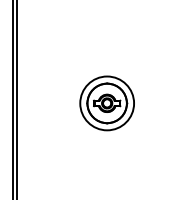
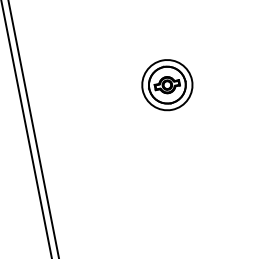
part: (106, 103) -> (166, 85), size x0.6

